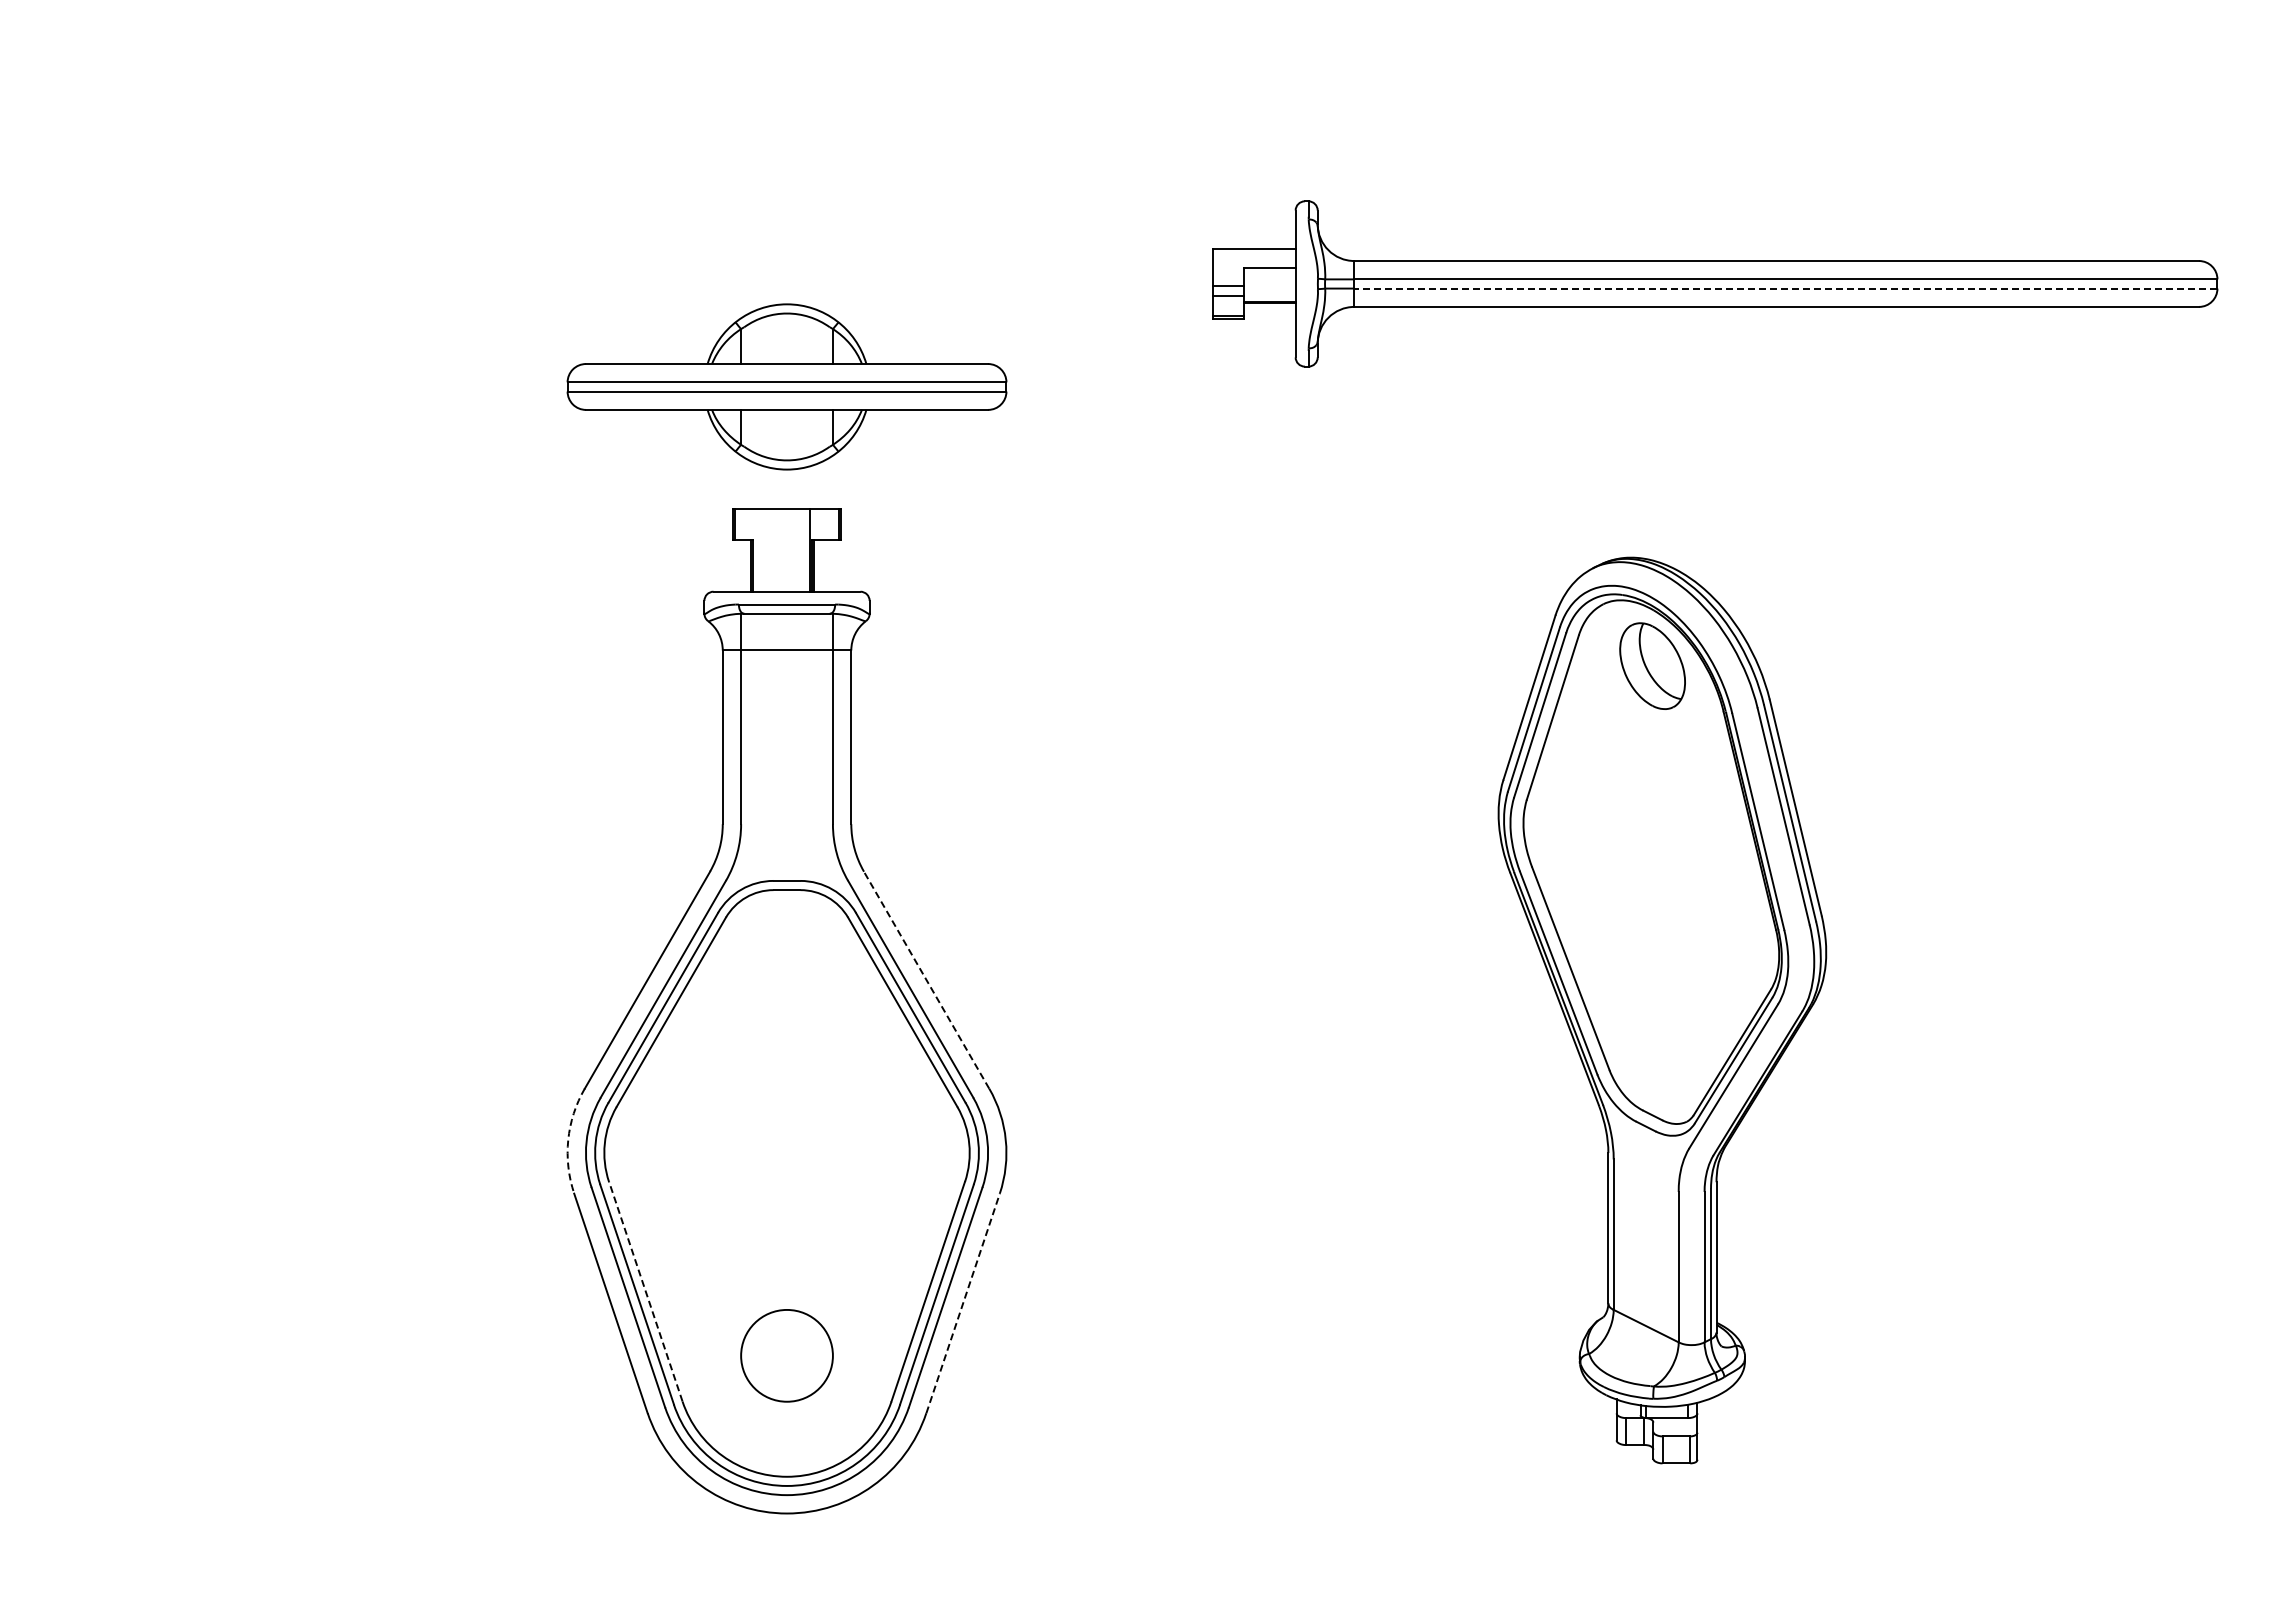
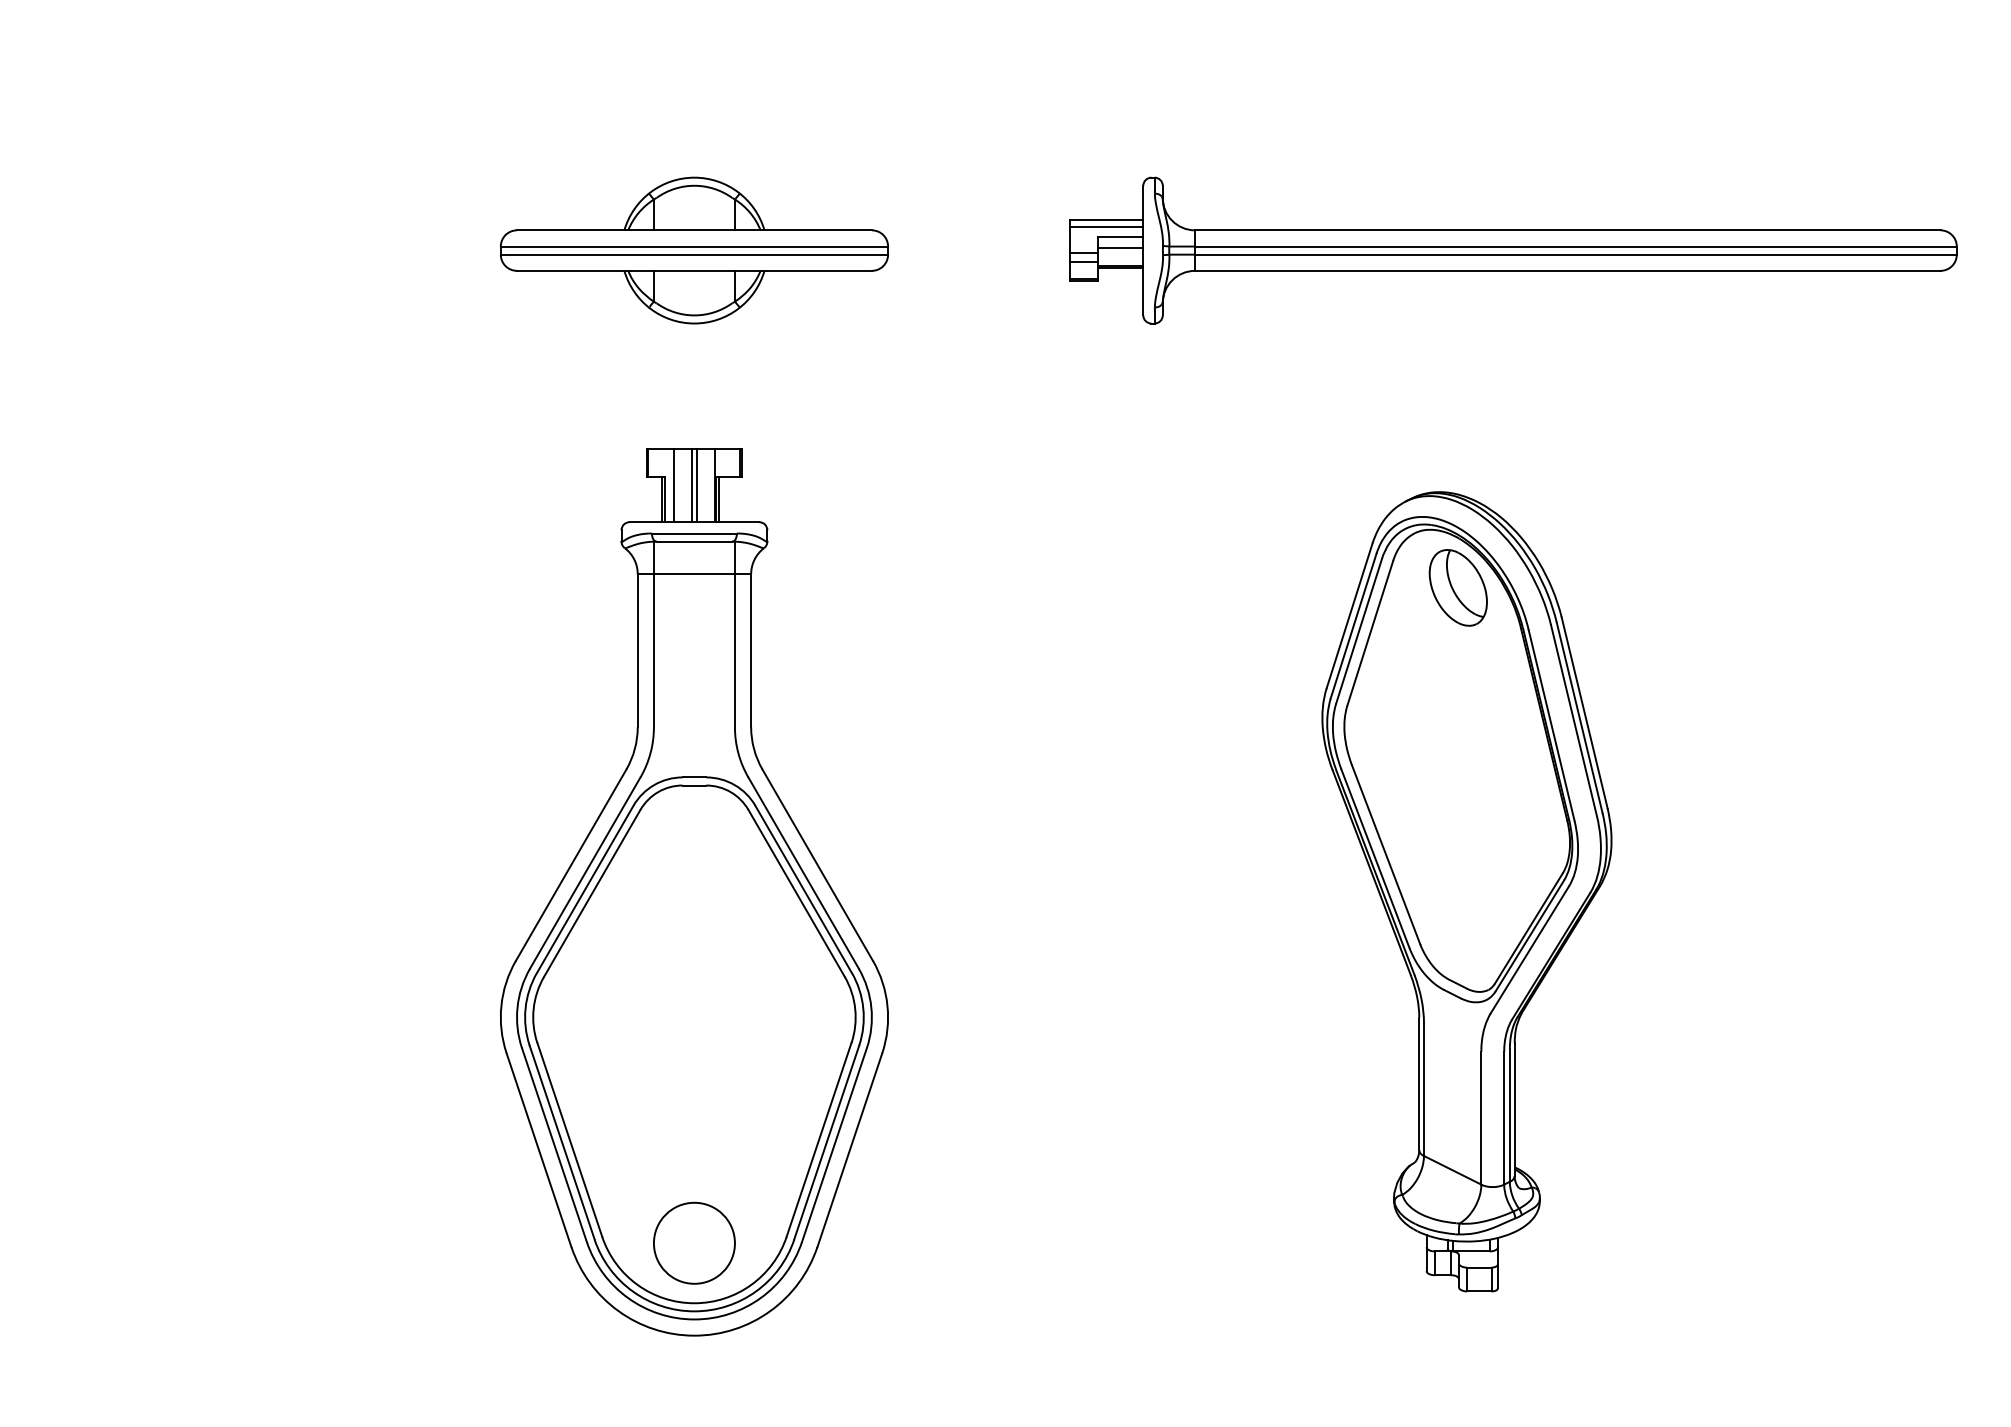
line: (1254, 257) -> (1106, 227), added
line: (1269, 281) -> (1120, 248), added
line: (1785, 288) -> (1575, 254), dashed -> solid
part: (786, 386) -> (693, 250), moved
line: (764, 550) -> (674, 485), added
line: (783, 550) -> (691, 485), added
line: (790, 550) -> (697, 485), added
line: (926, 979) -> (817, 864), dashed -> solid
arc: (568, 1140) -> (501, 1006), dashed -> solid
line: (645, 1291) -> (569, 1139), dashed -> solid
line: (963, 1303) -> (850, 1150), dashed -> solid
circle: (786, 1355) -> (693, 1243), moved

